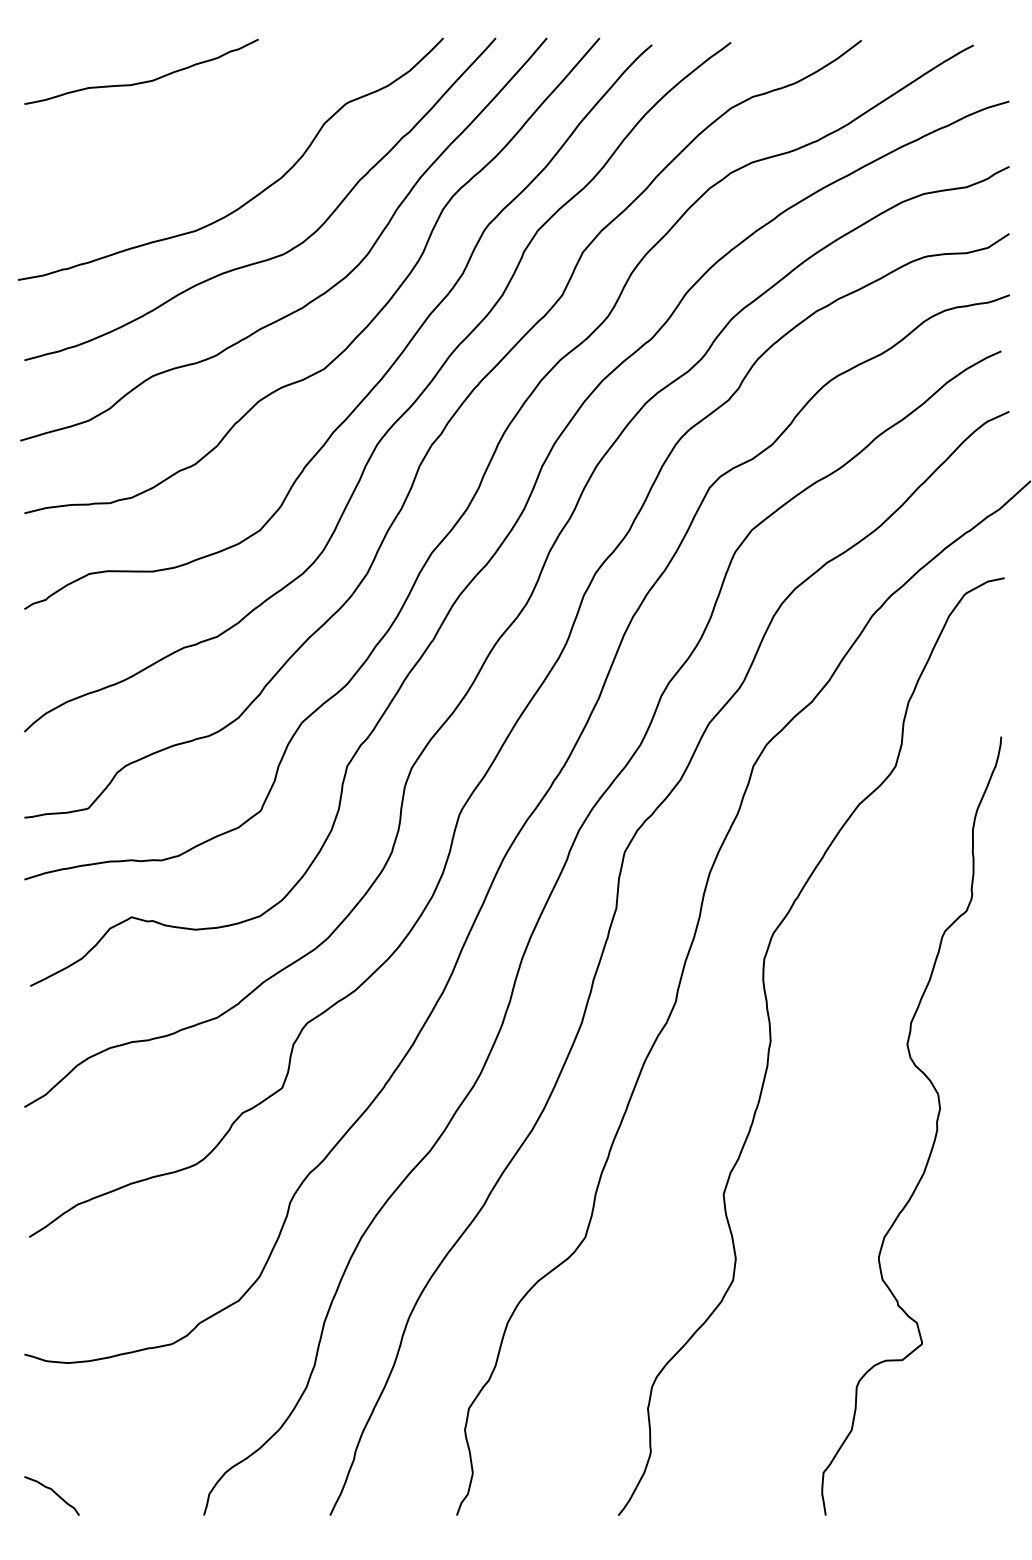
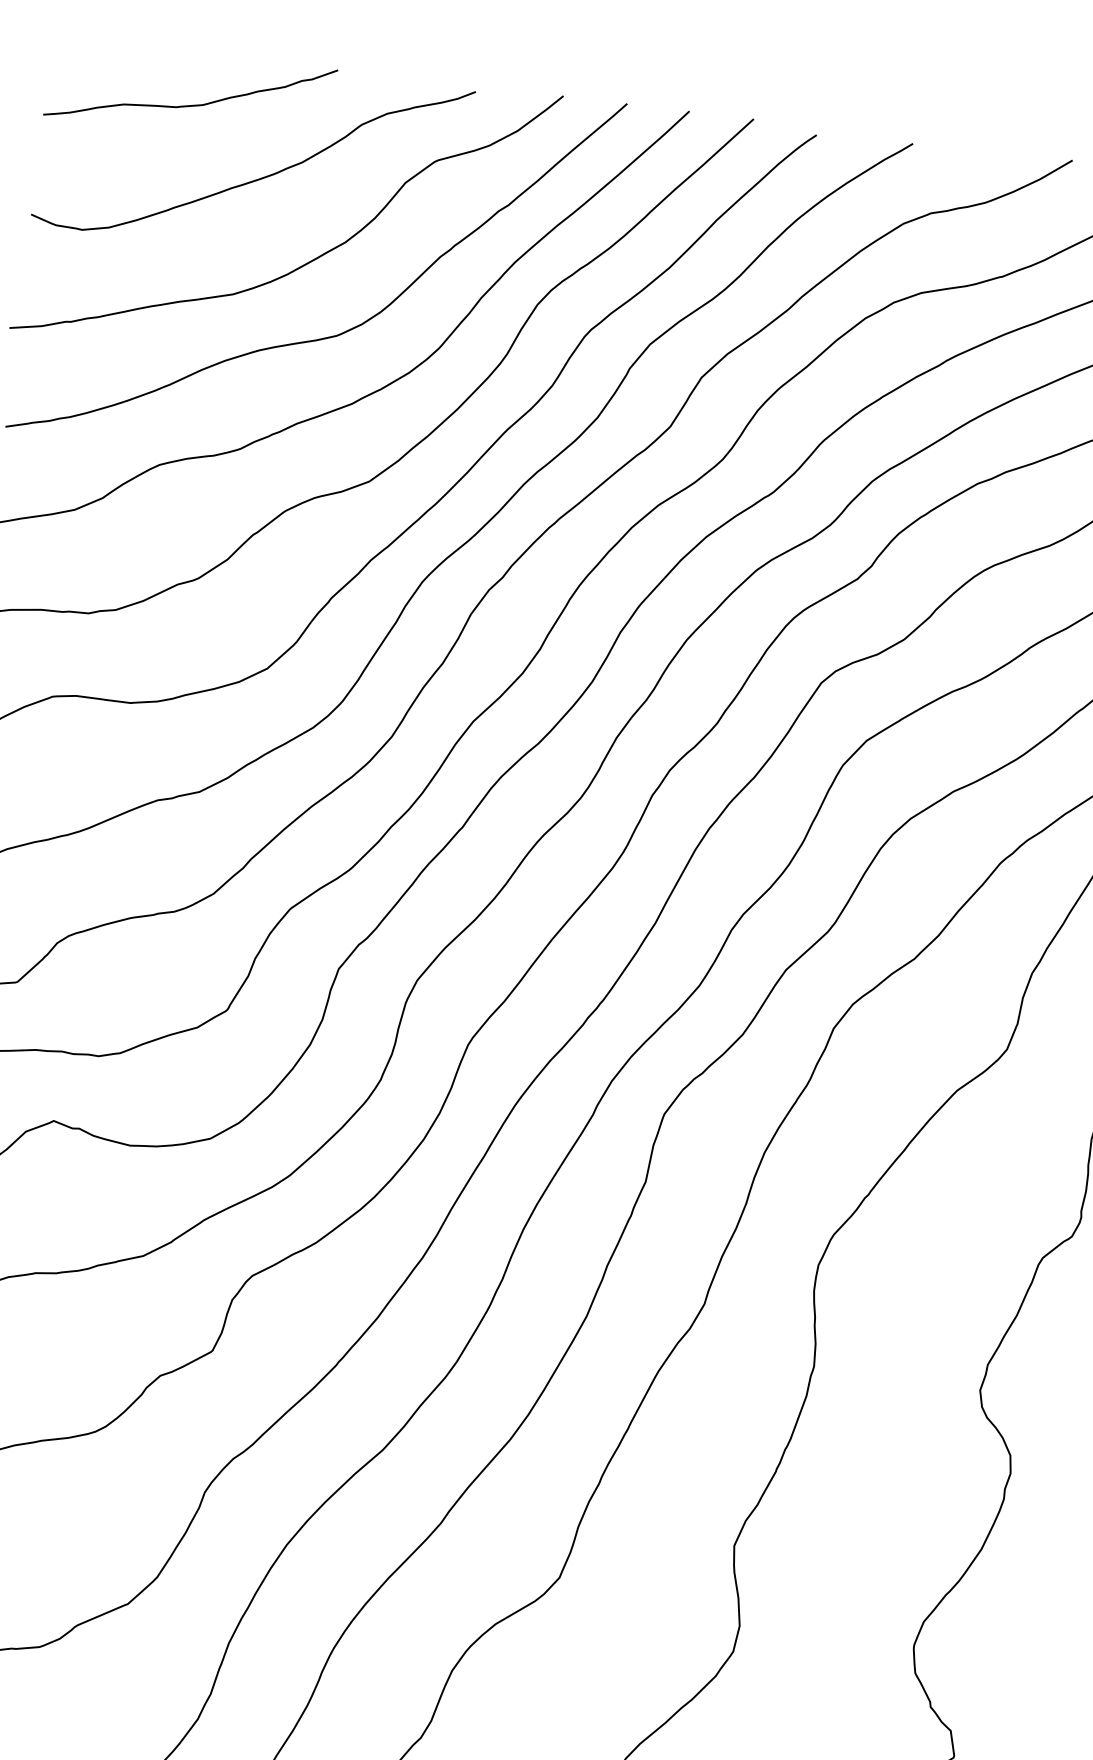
curve: (206, 133) -> (260, 177), added

